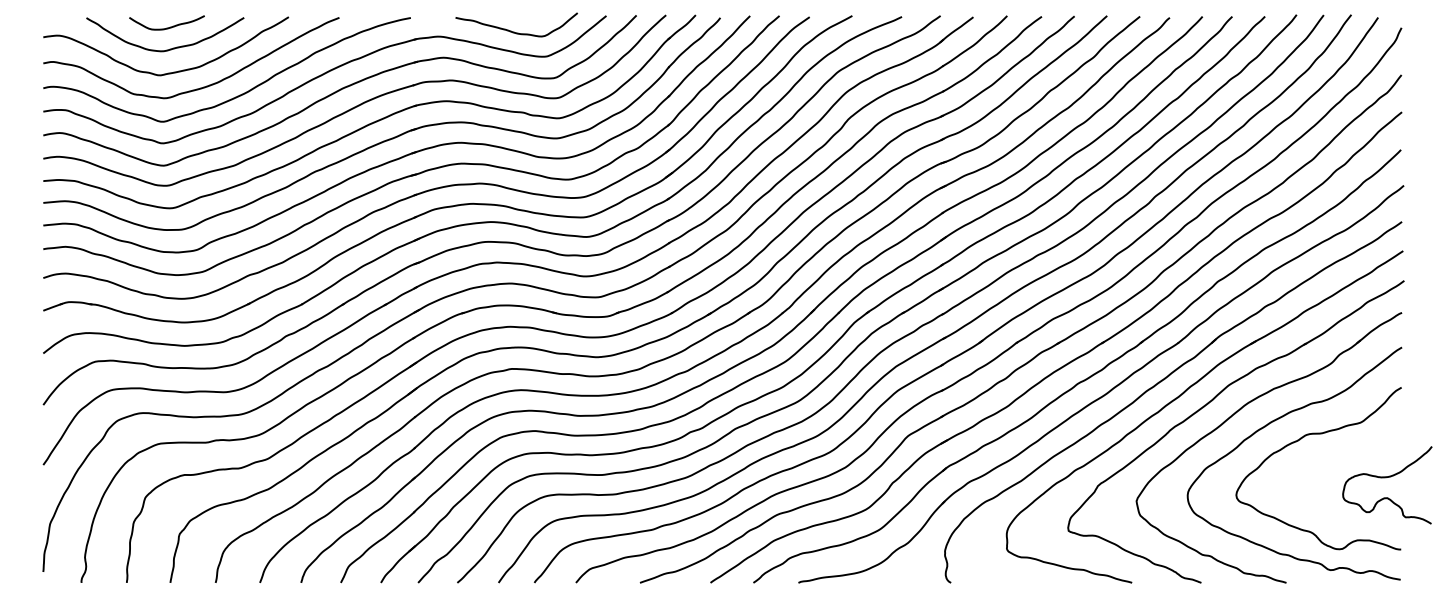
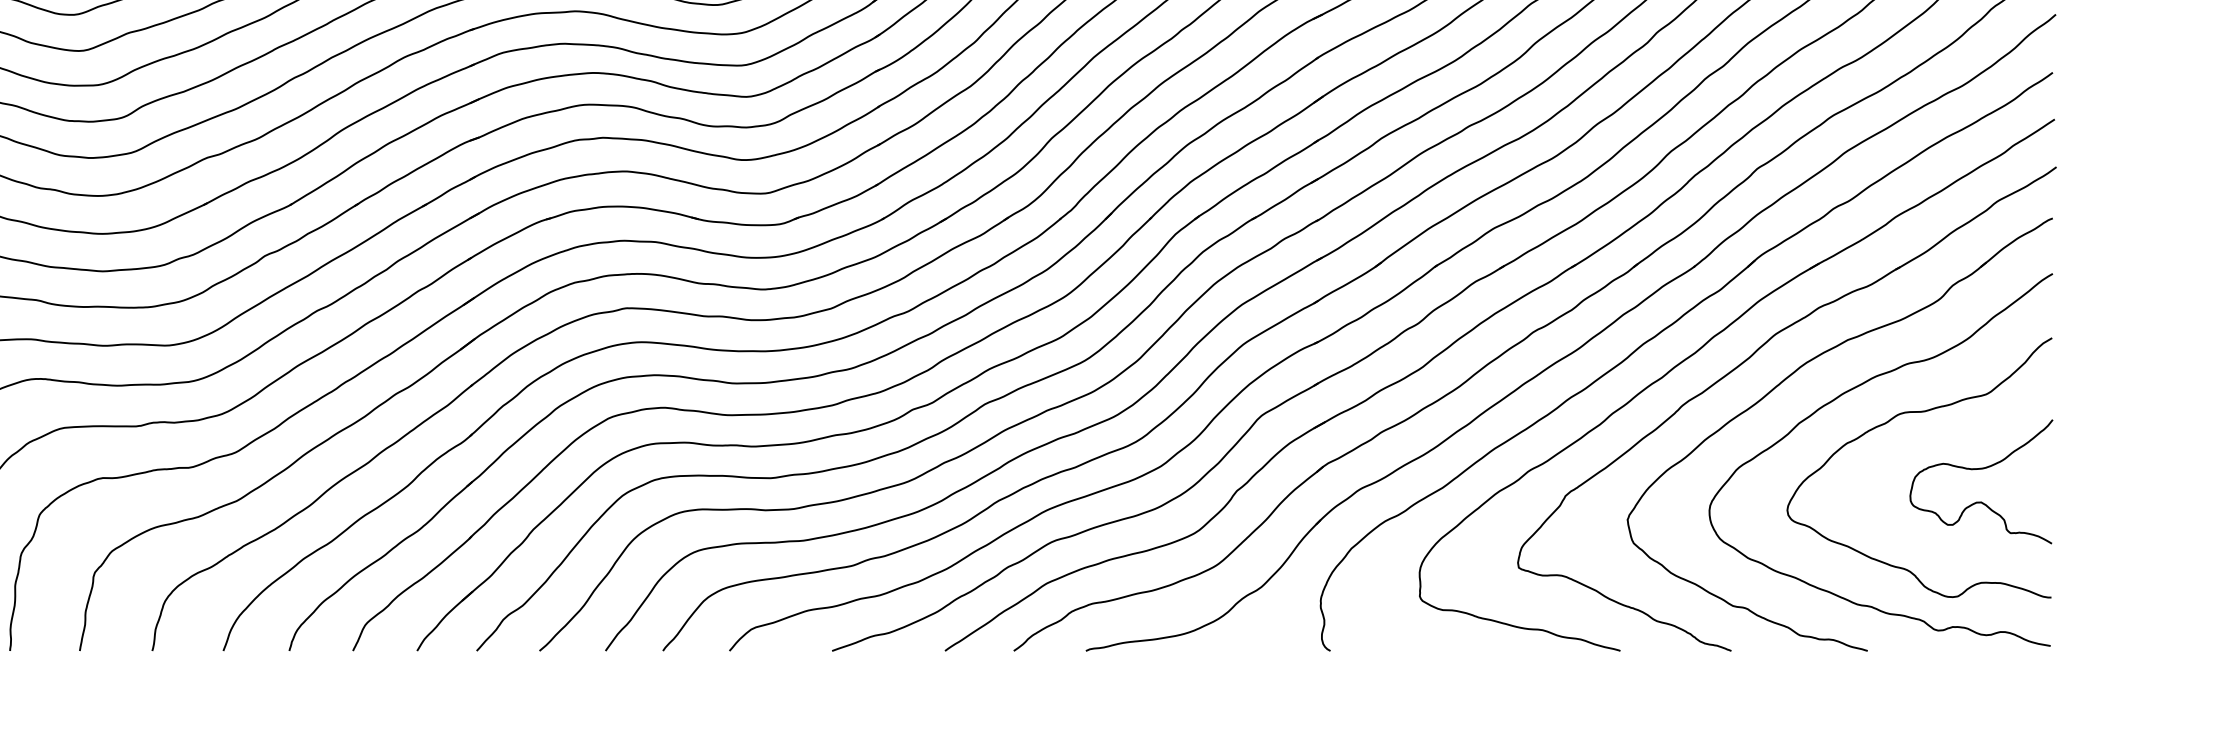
curve: (1386, 478) -> (1979, 470), moved

